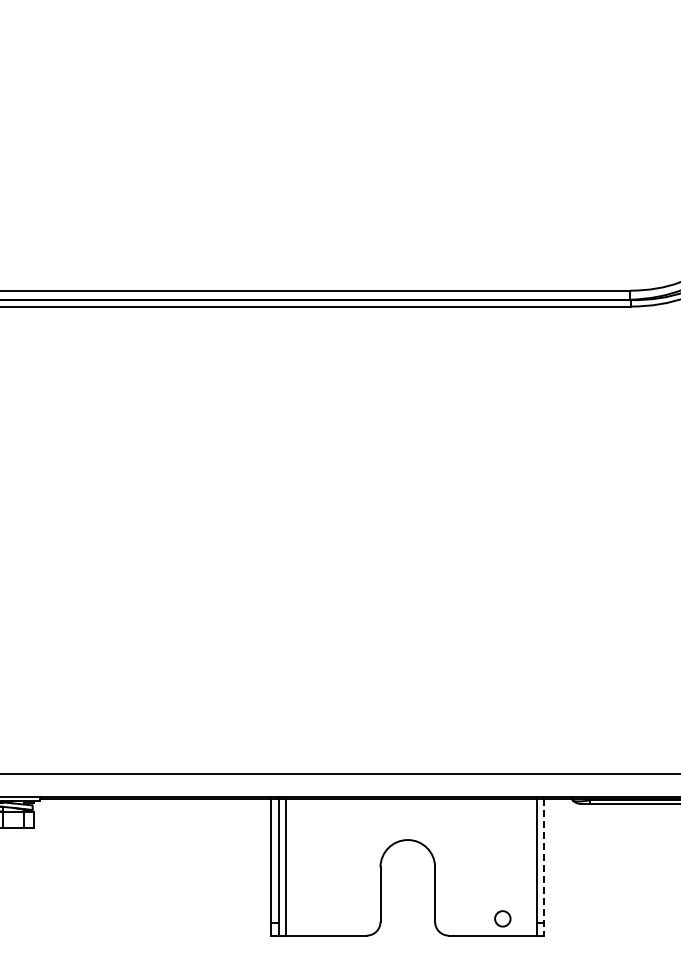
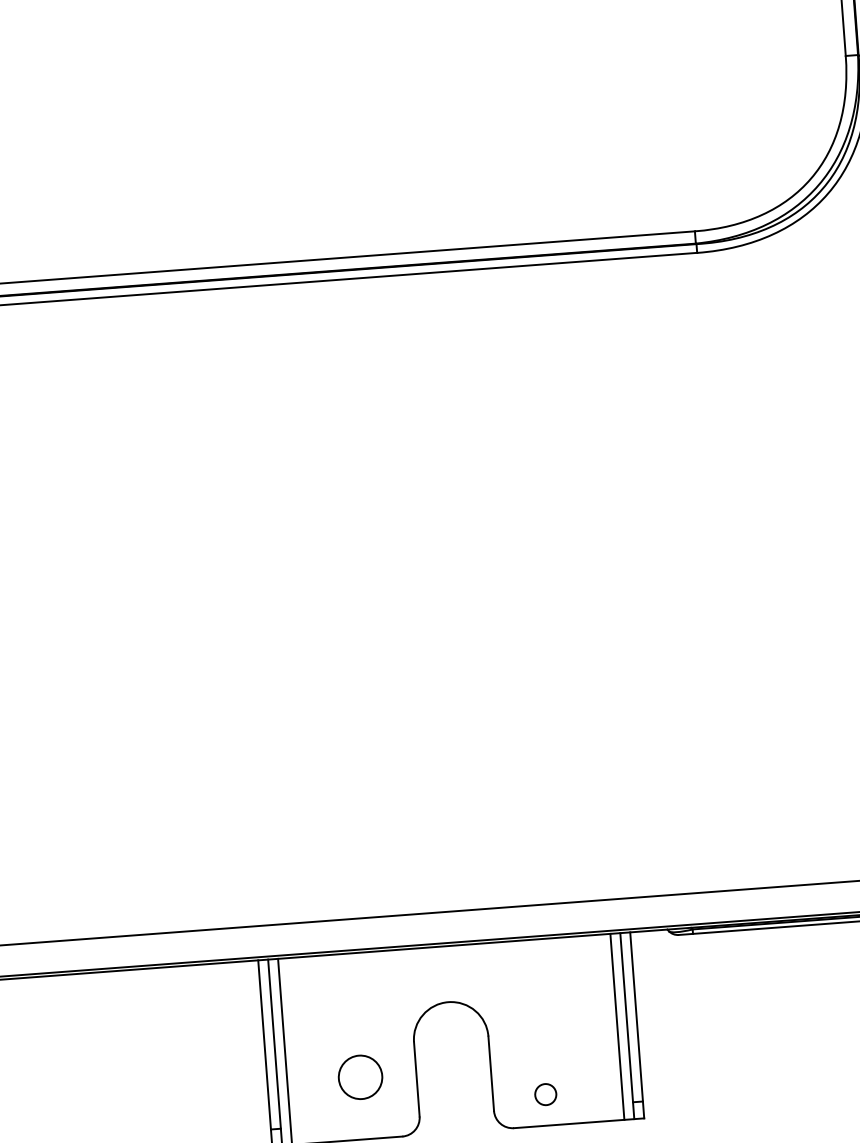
line: (529, 867) -> (616, 1027), added
line: (544, 867) -> (637, 1025), dashed -> solid
circle: (339, 889) -> (360, 1076), added
circle: (502, 918) -> (545, 1094), moved

